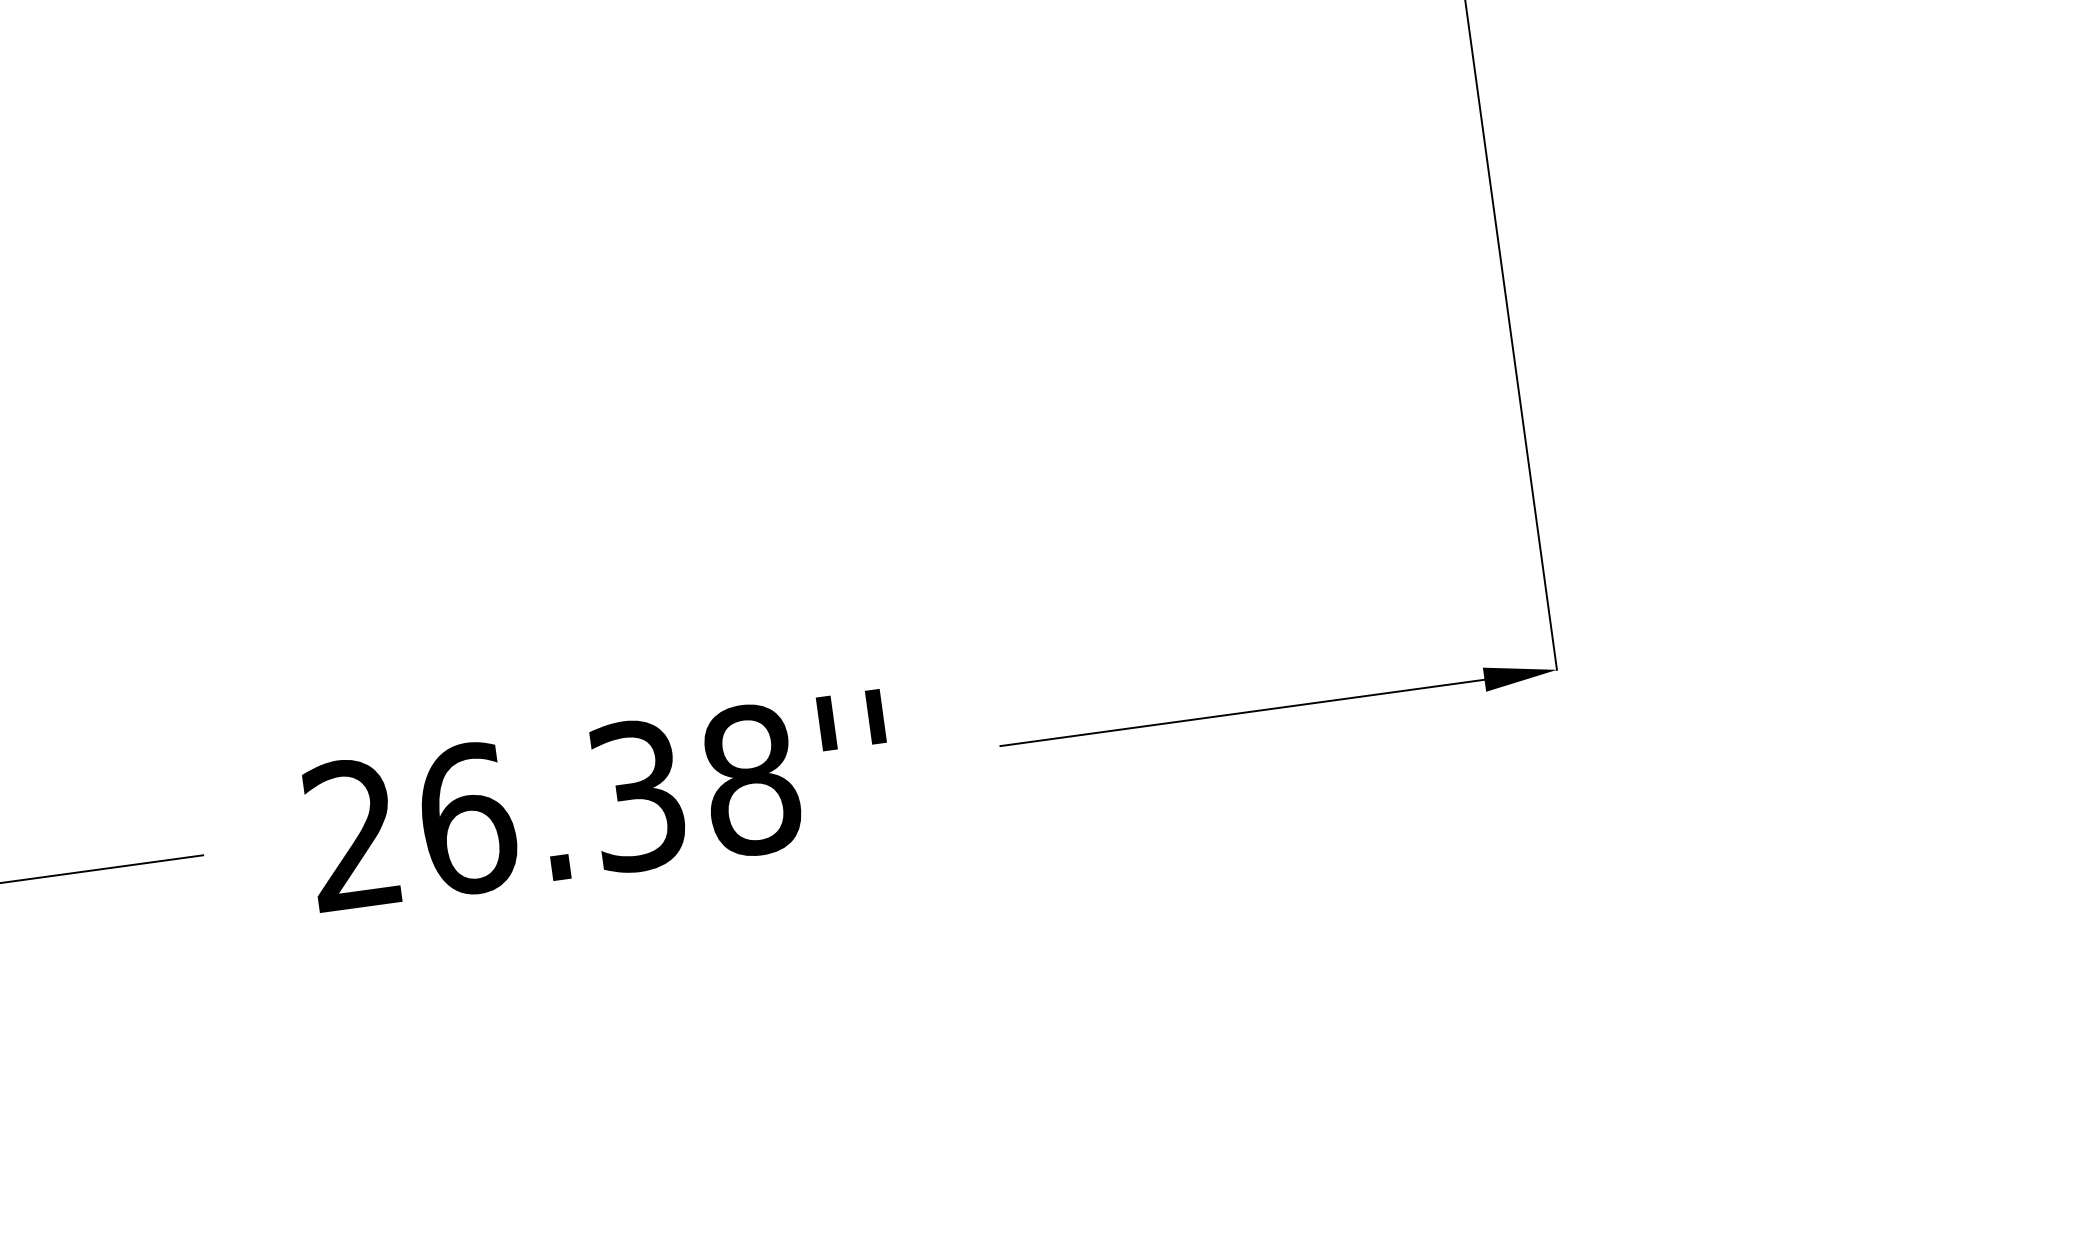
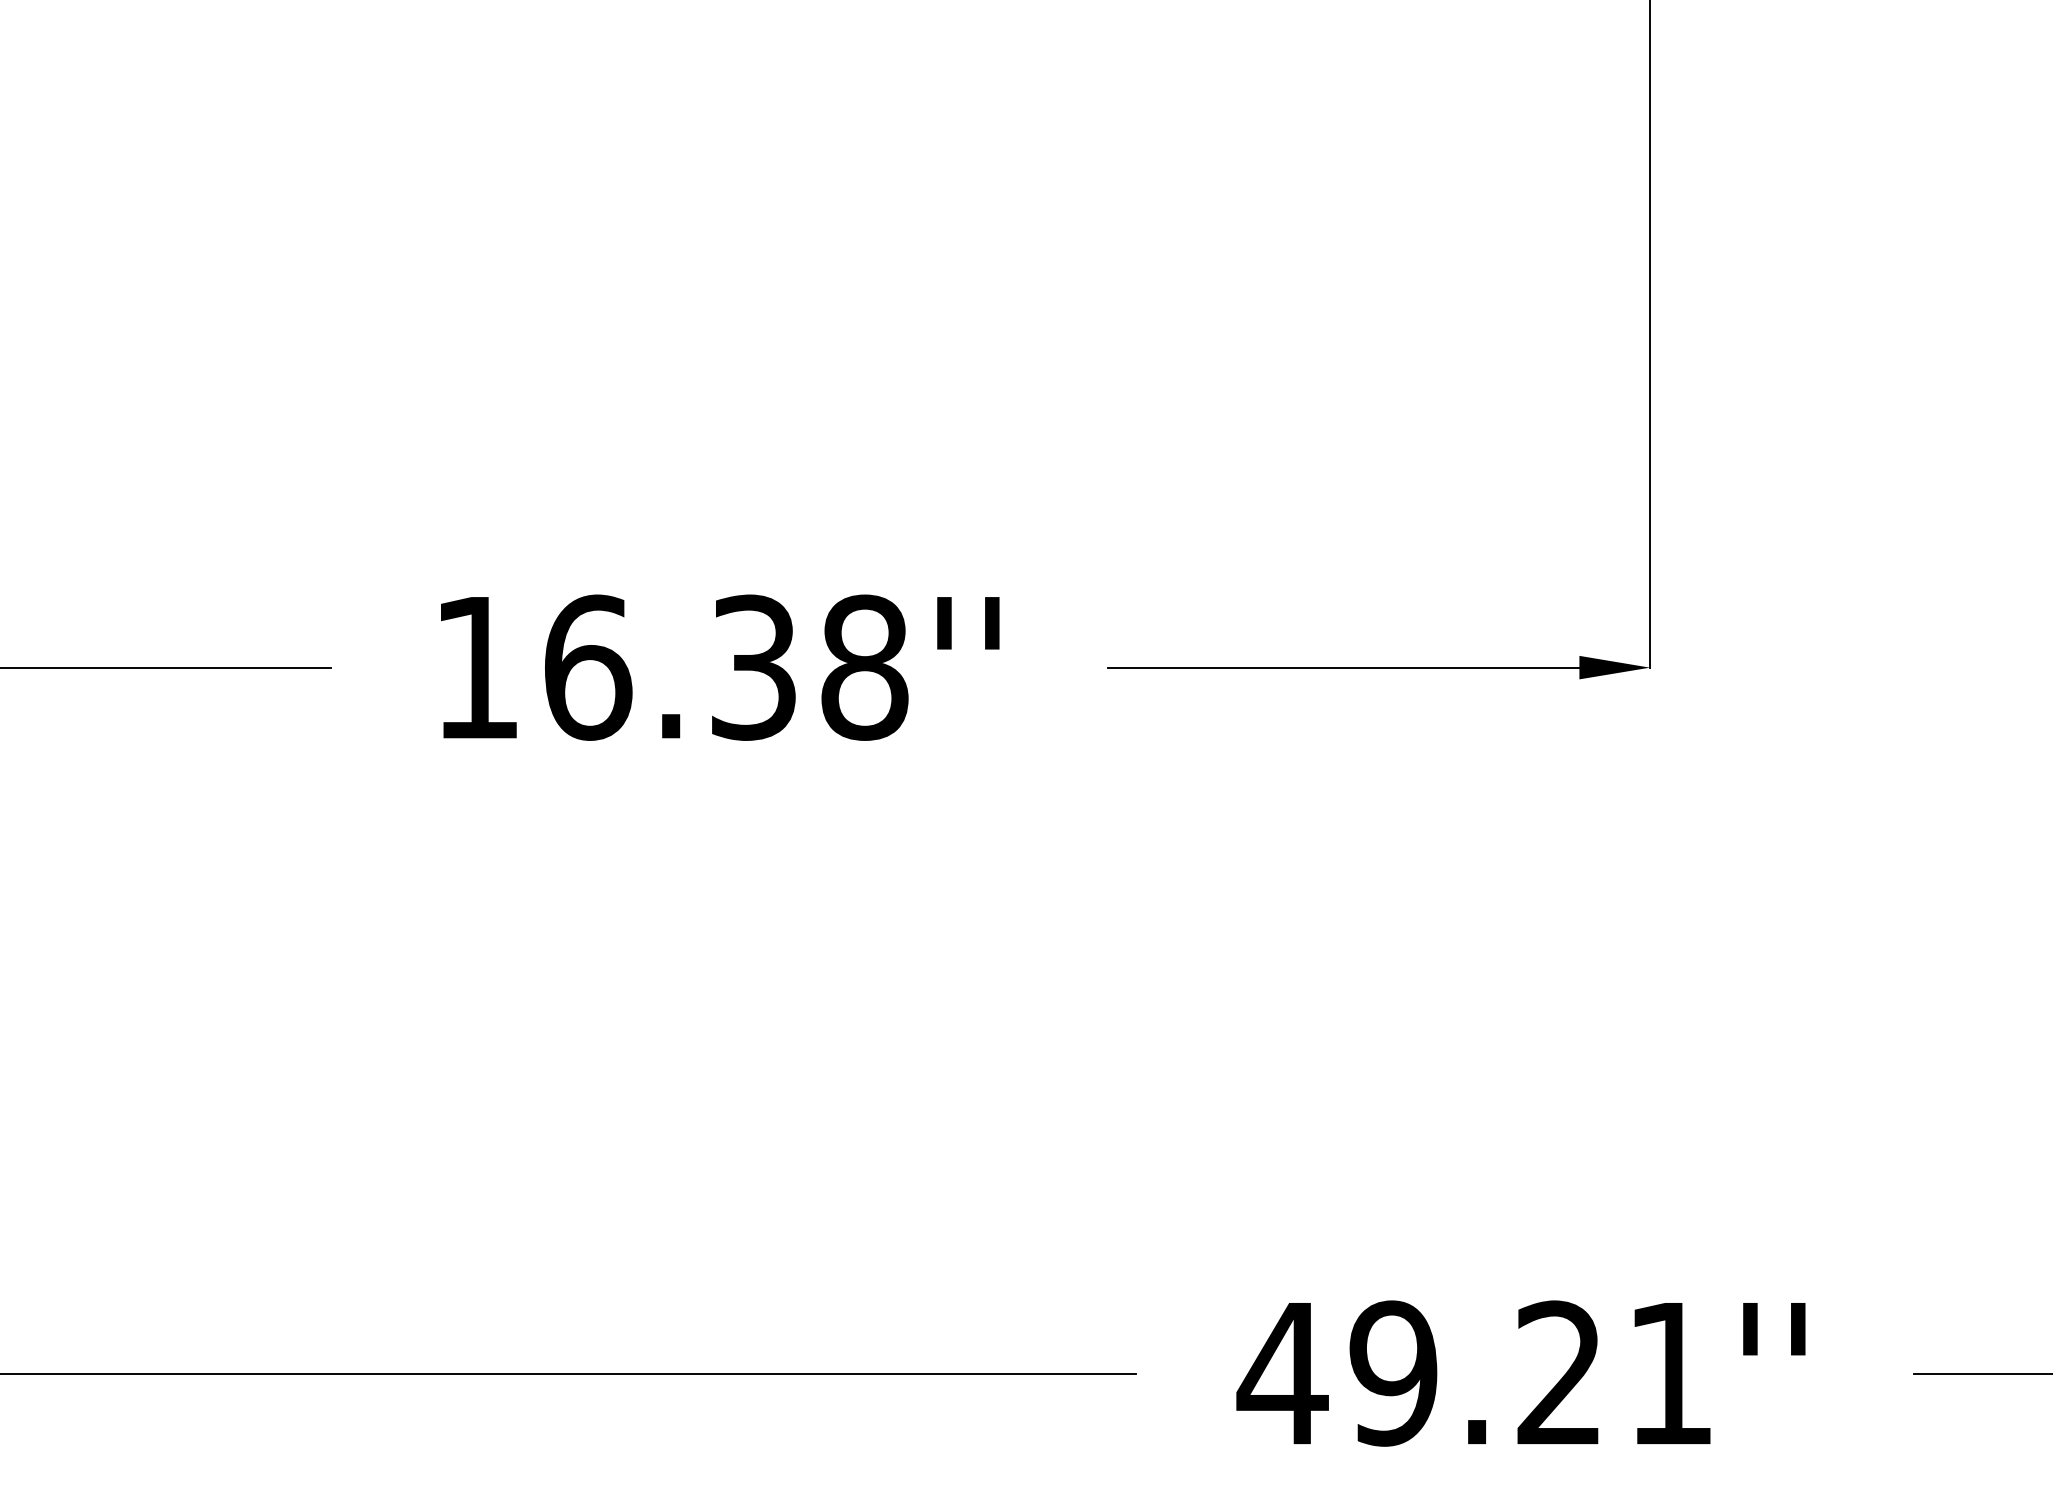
text: (351, 833) -> (475, 666), 26.38'' -> 16.38''

